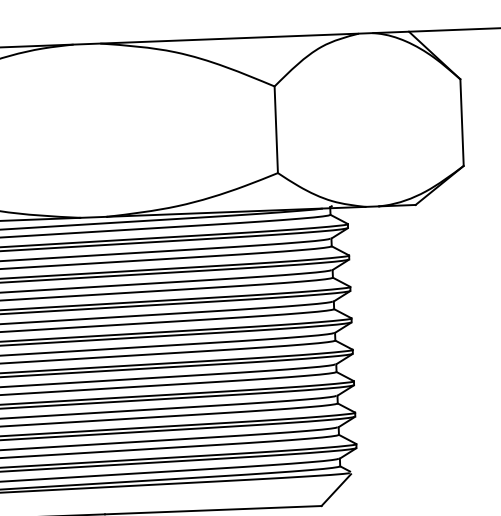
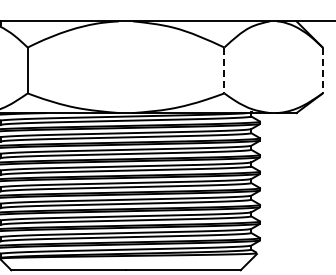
line: (461, 122) -> (322, 70), solid -> dashed
line: (276, 129) -> (224, 70), solid -> dashed

